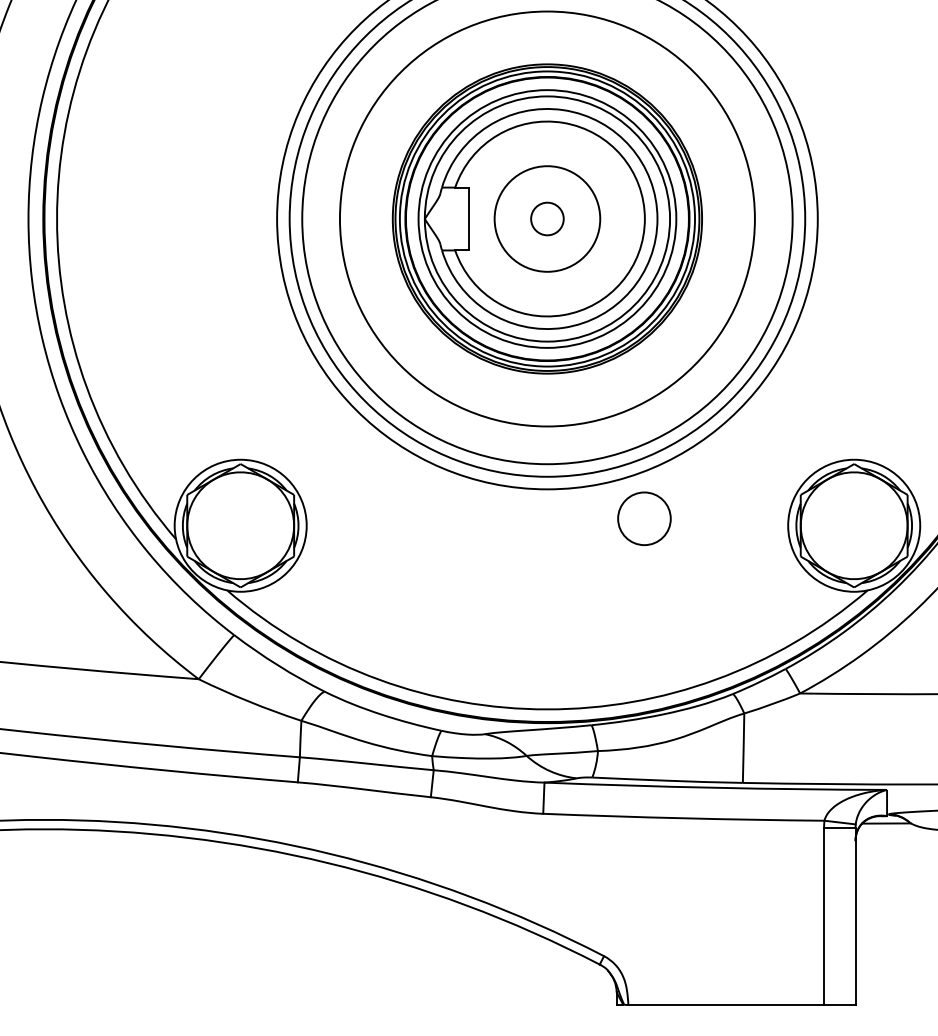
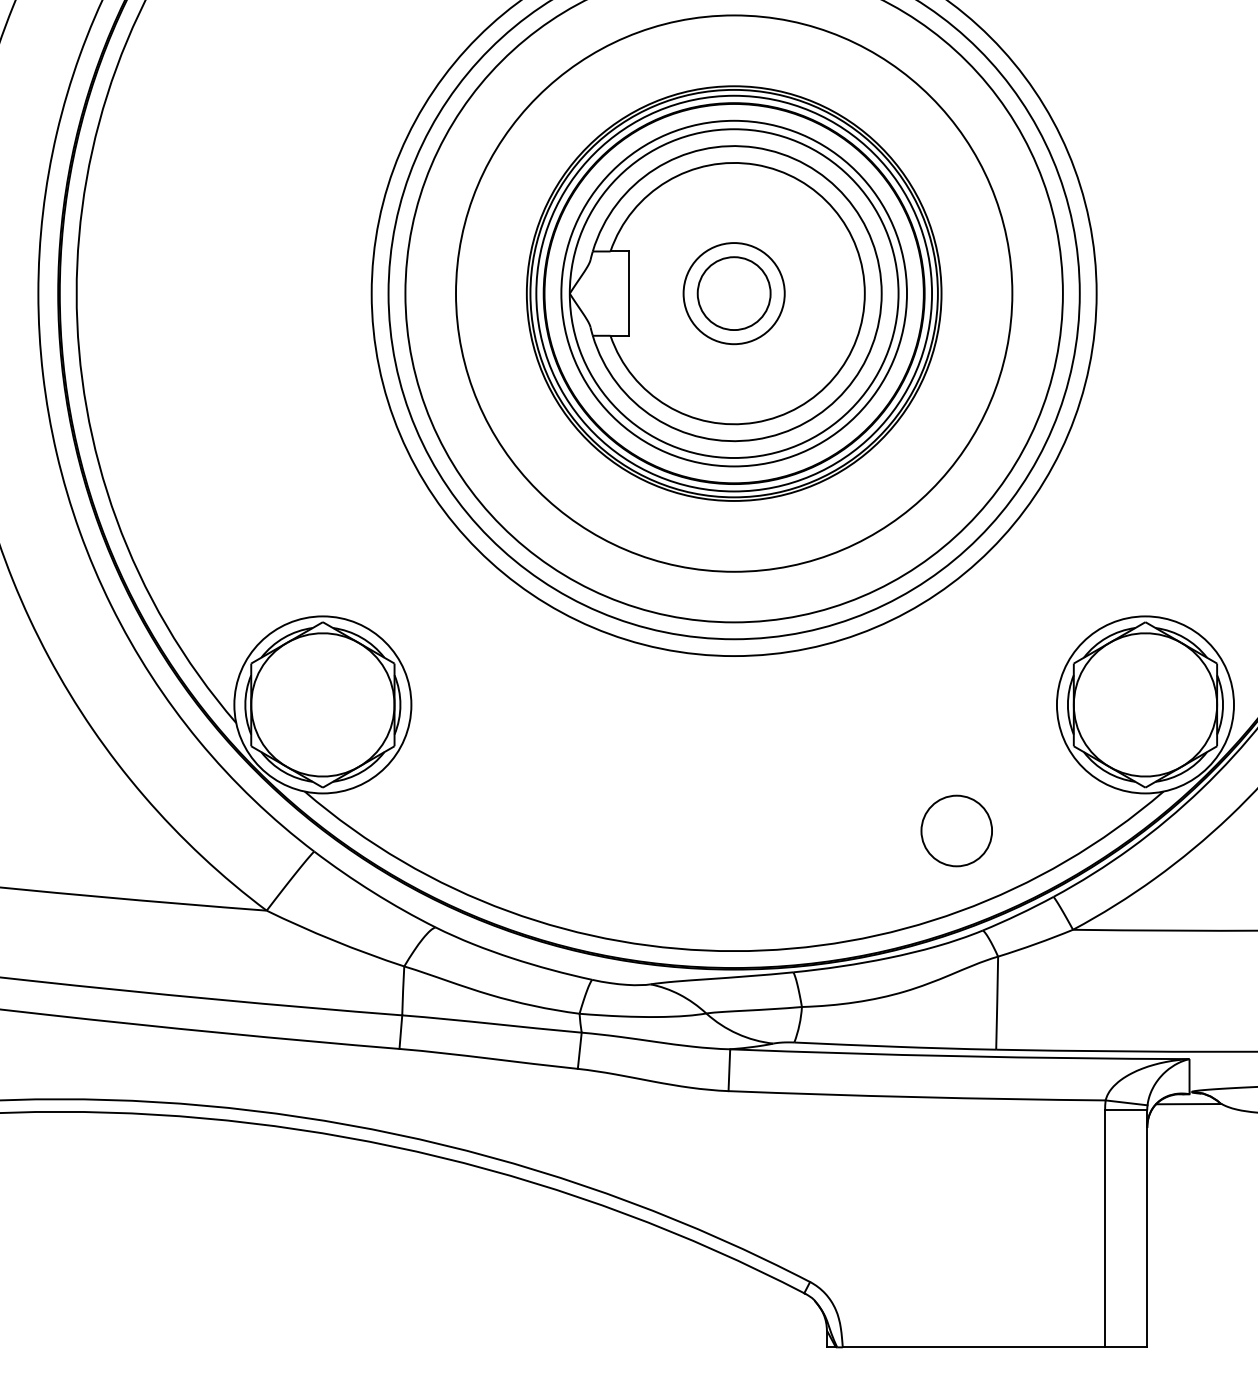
circle: (547, 218) -> (734, 292), size x0.71
circle: (547, 218) -> (734, 292), size x1.67
circle: (644, 518) -> (956, 830), moved

